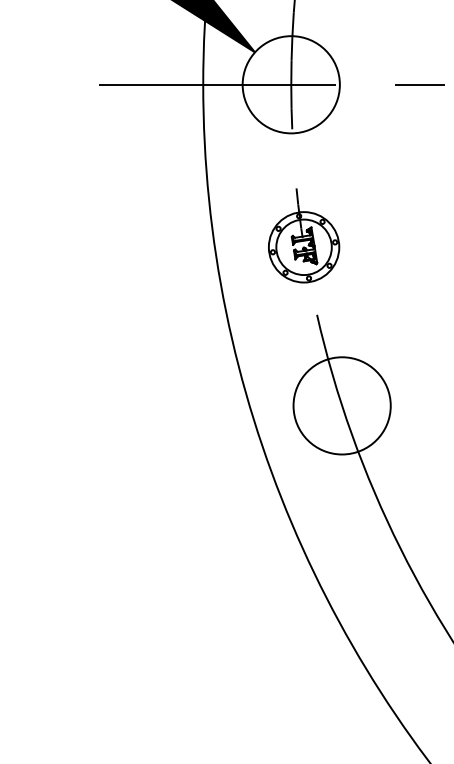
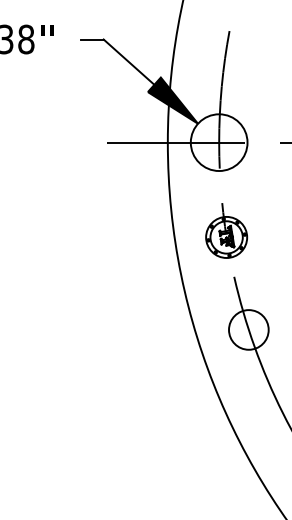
circle: (341, 405) -> (248, 329), size x0.7

